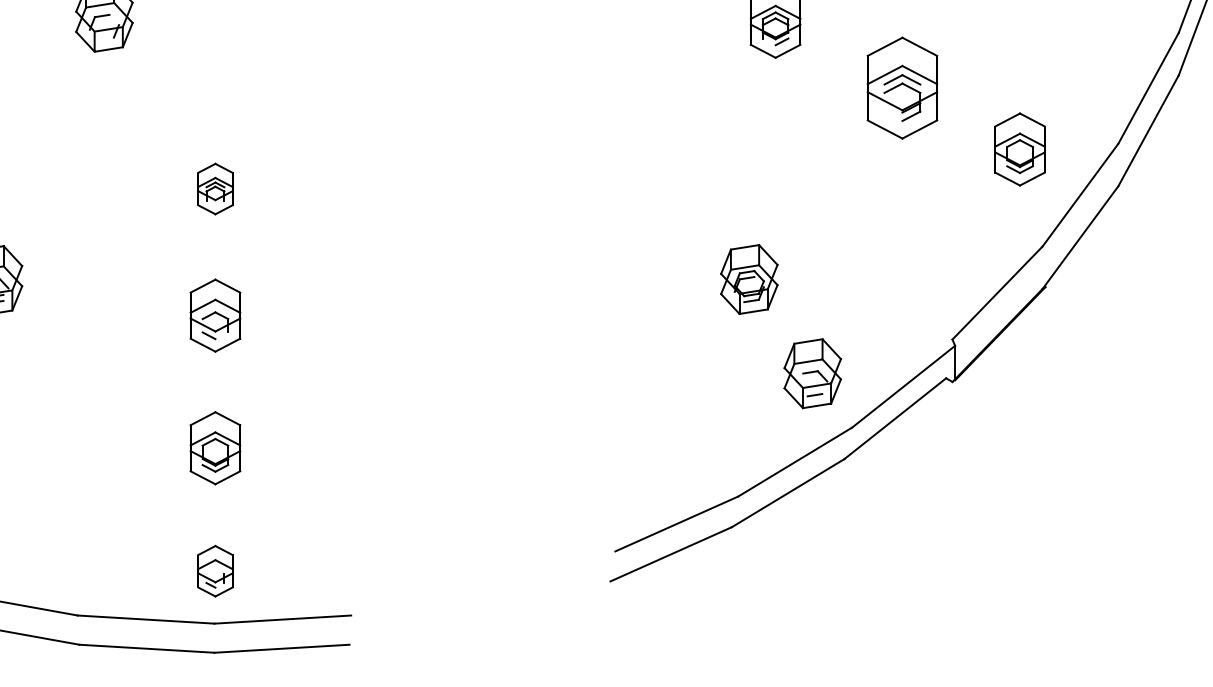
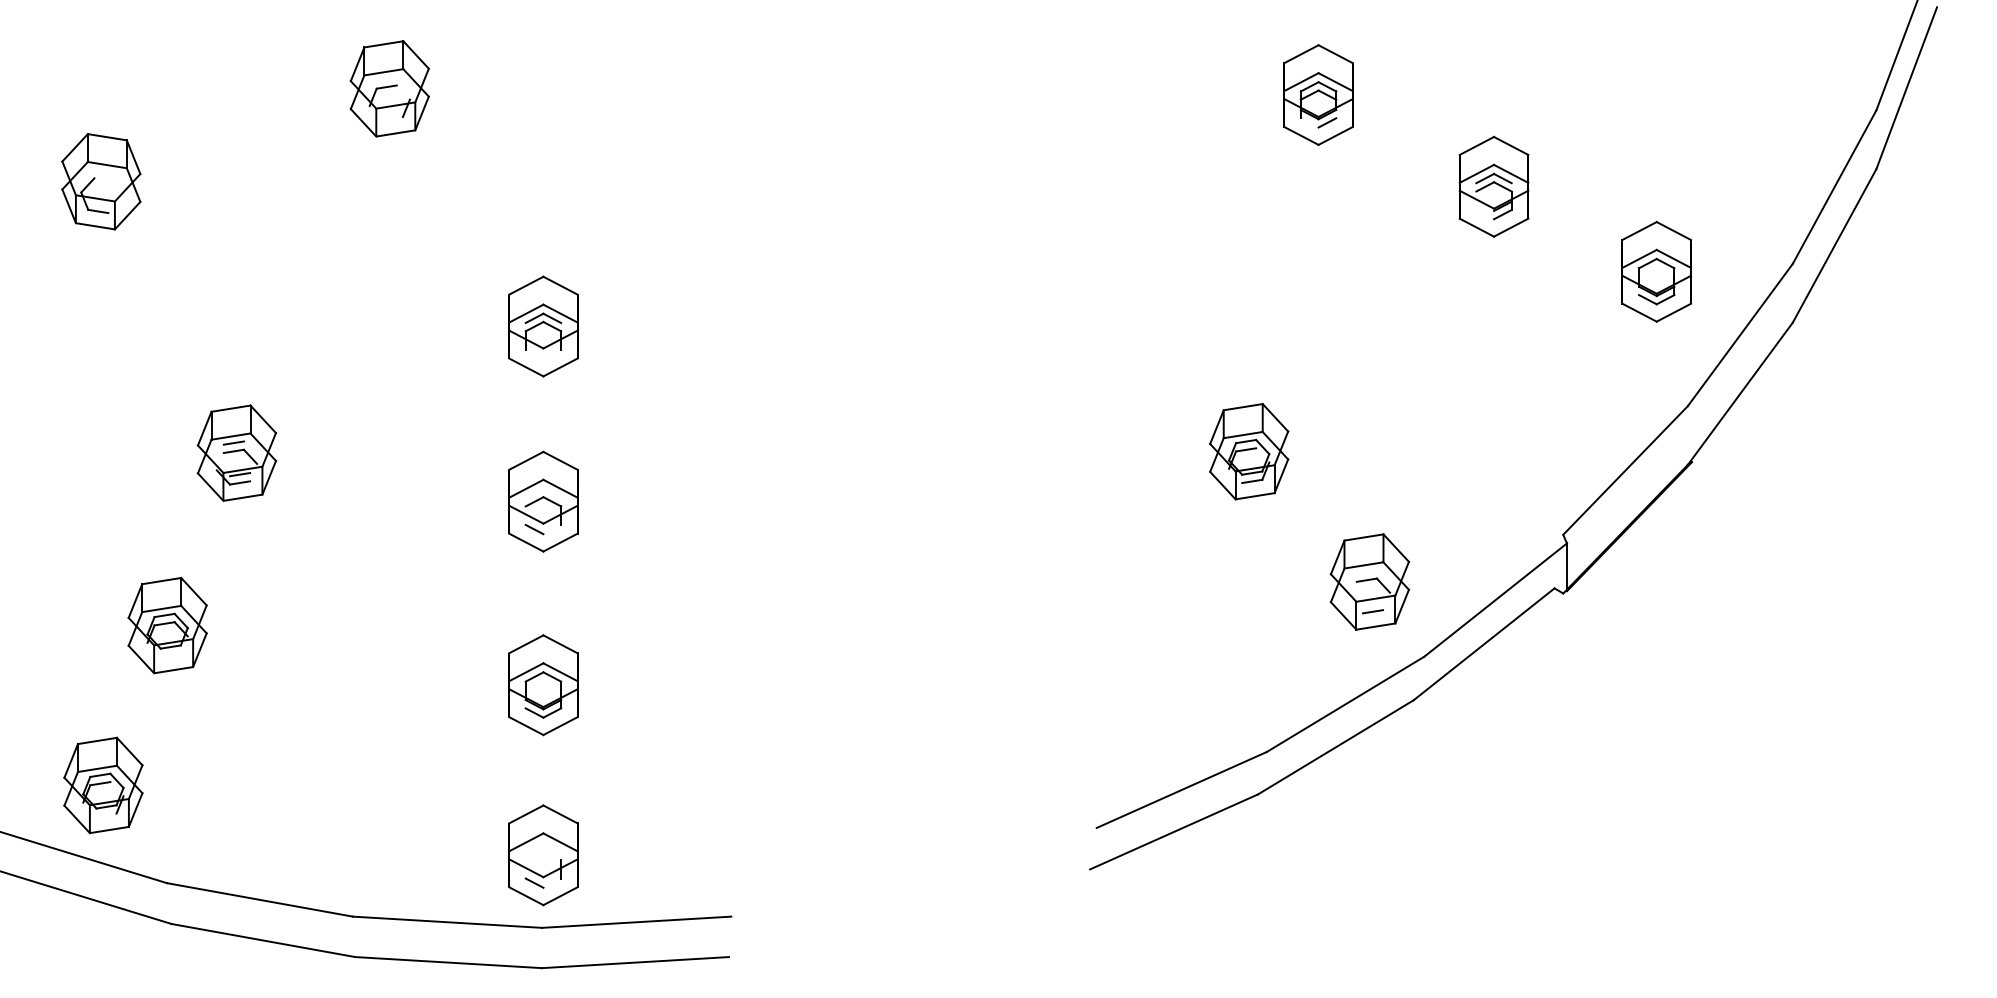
part: (902, 87) -> (1493, 186), size x0.71
part: (215, 189) -> (543, 326), size x1.43
part: (749, 279) -> (1249, 451), moved
part: (215, 571) -> (543, 855), size x1.43

